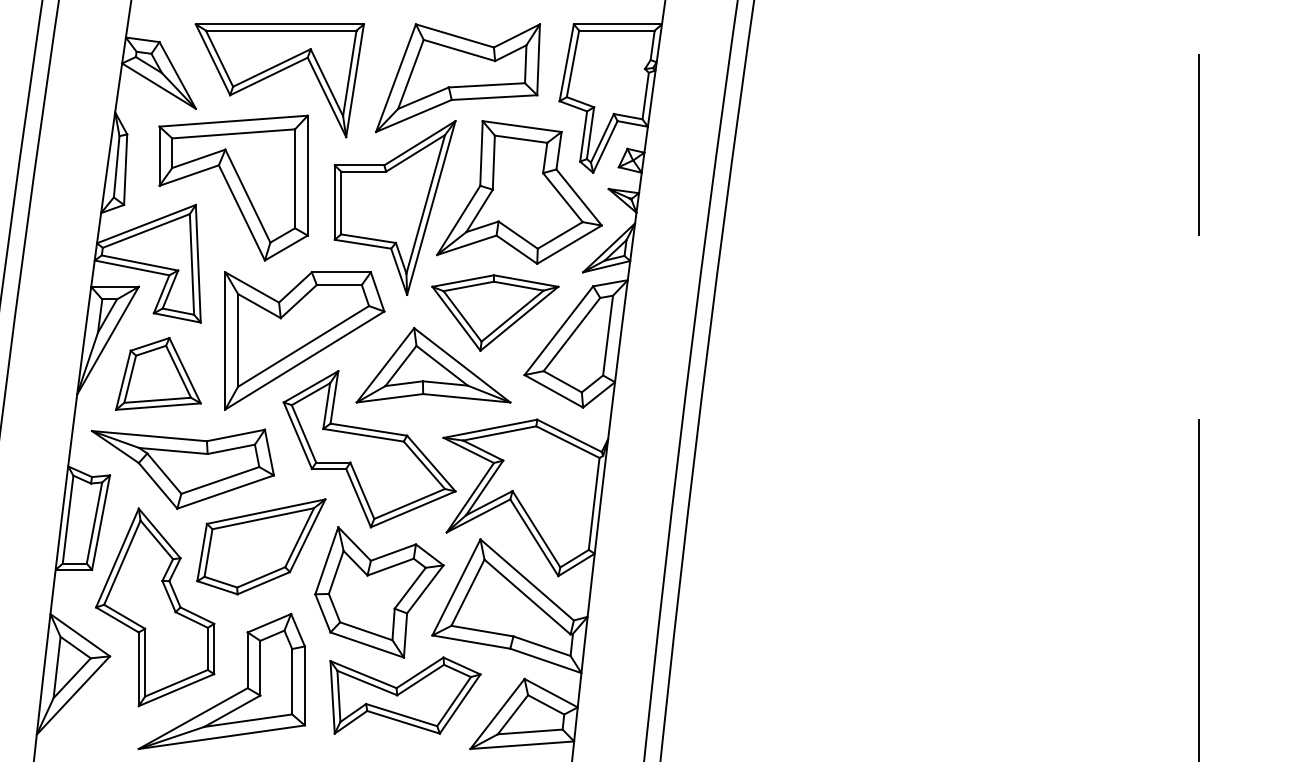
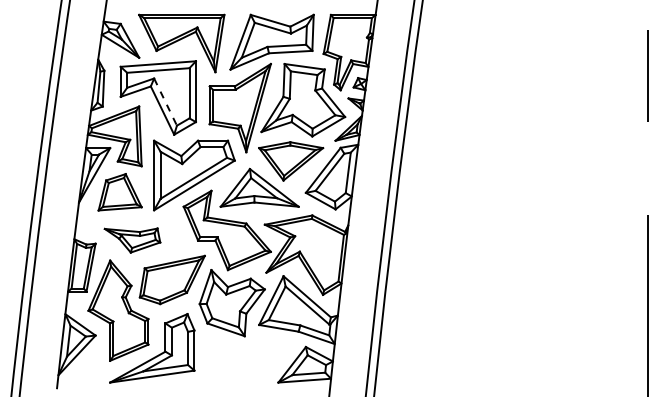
line: (247, 196) -> (165, 102), solid -> dashed
part: (182, 468) -> (132, 240), size x0.6
part: (405, 695) -> (245, 355), removed

